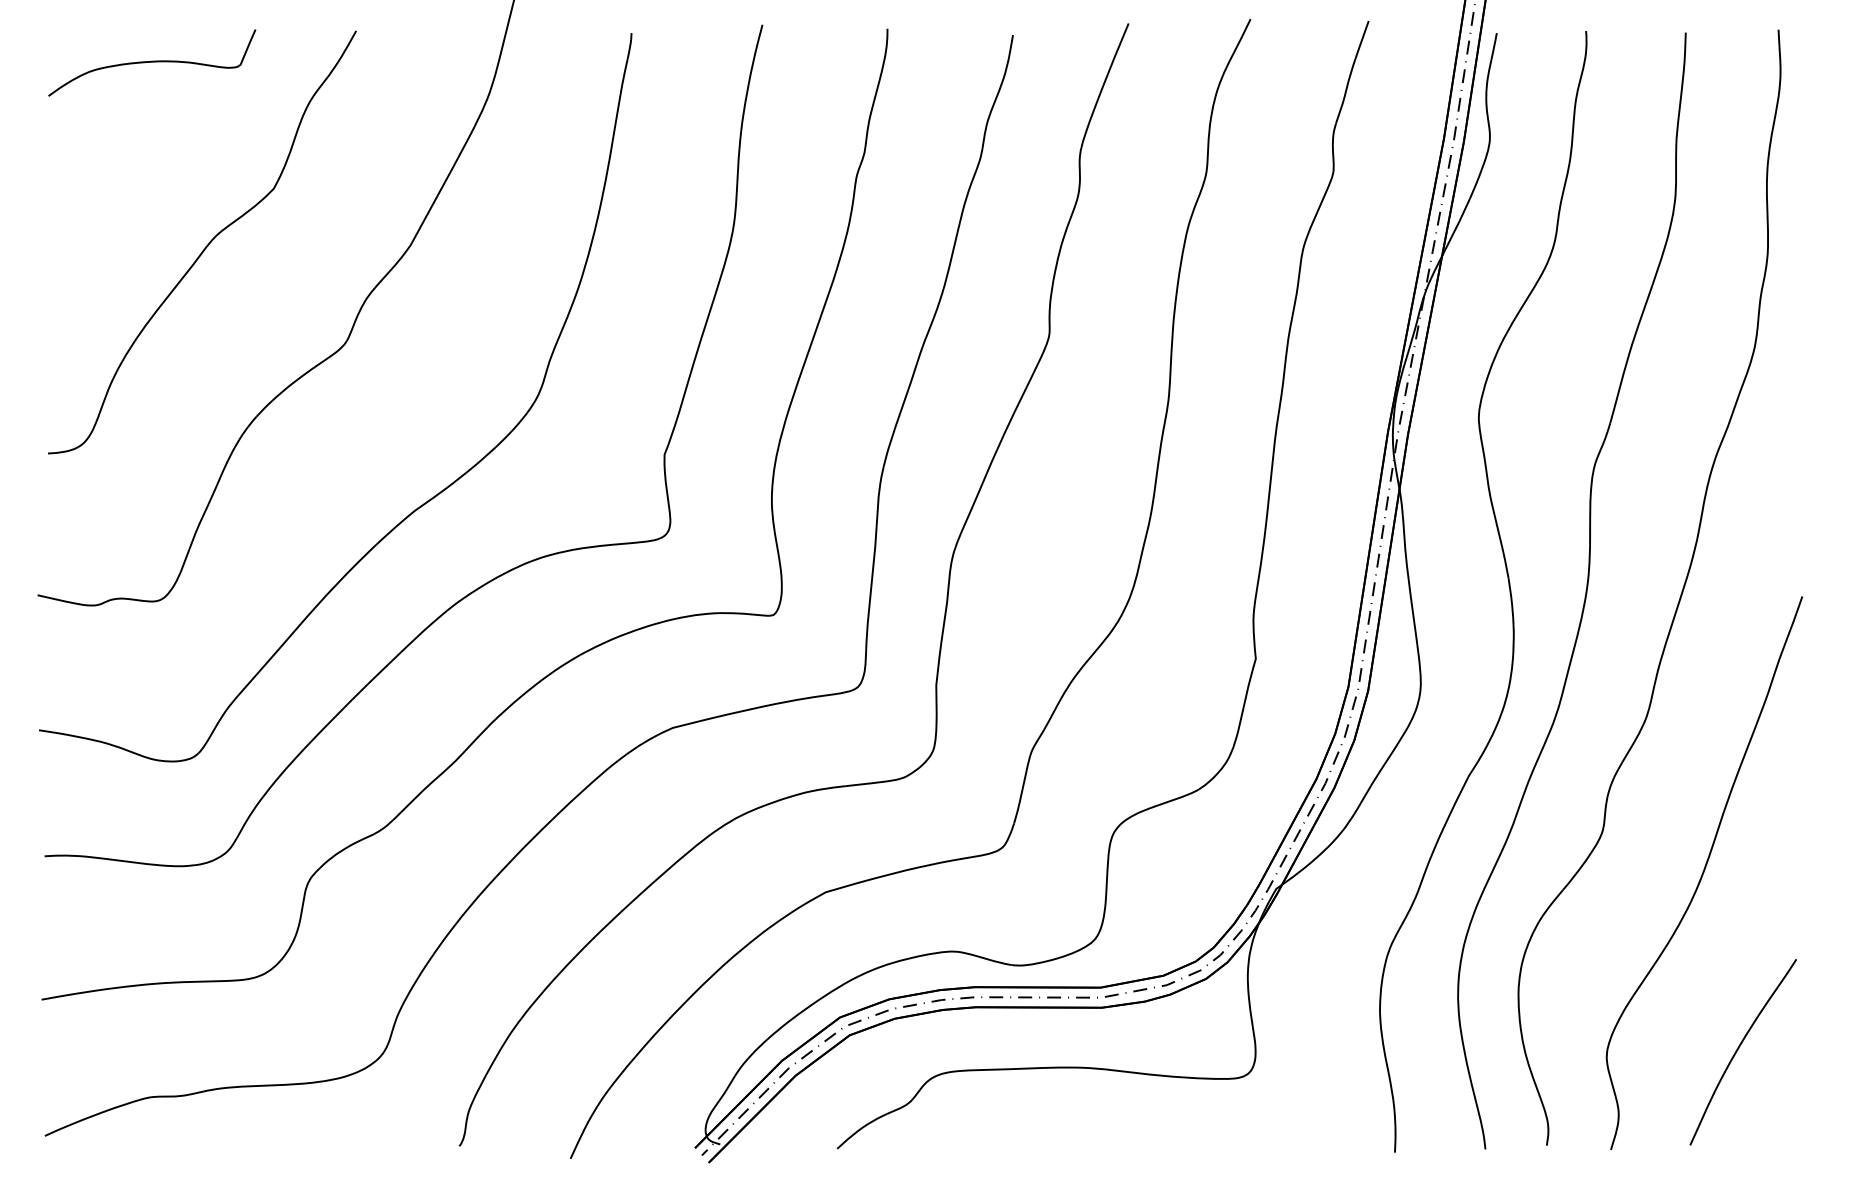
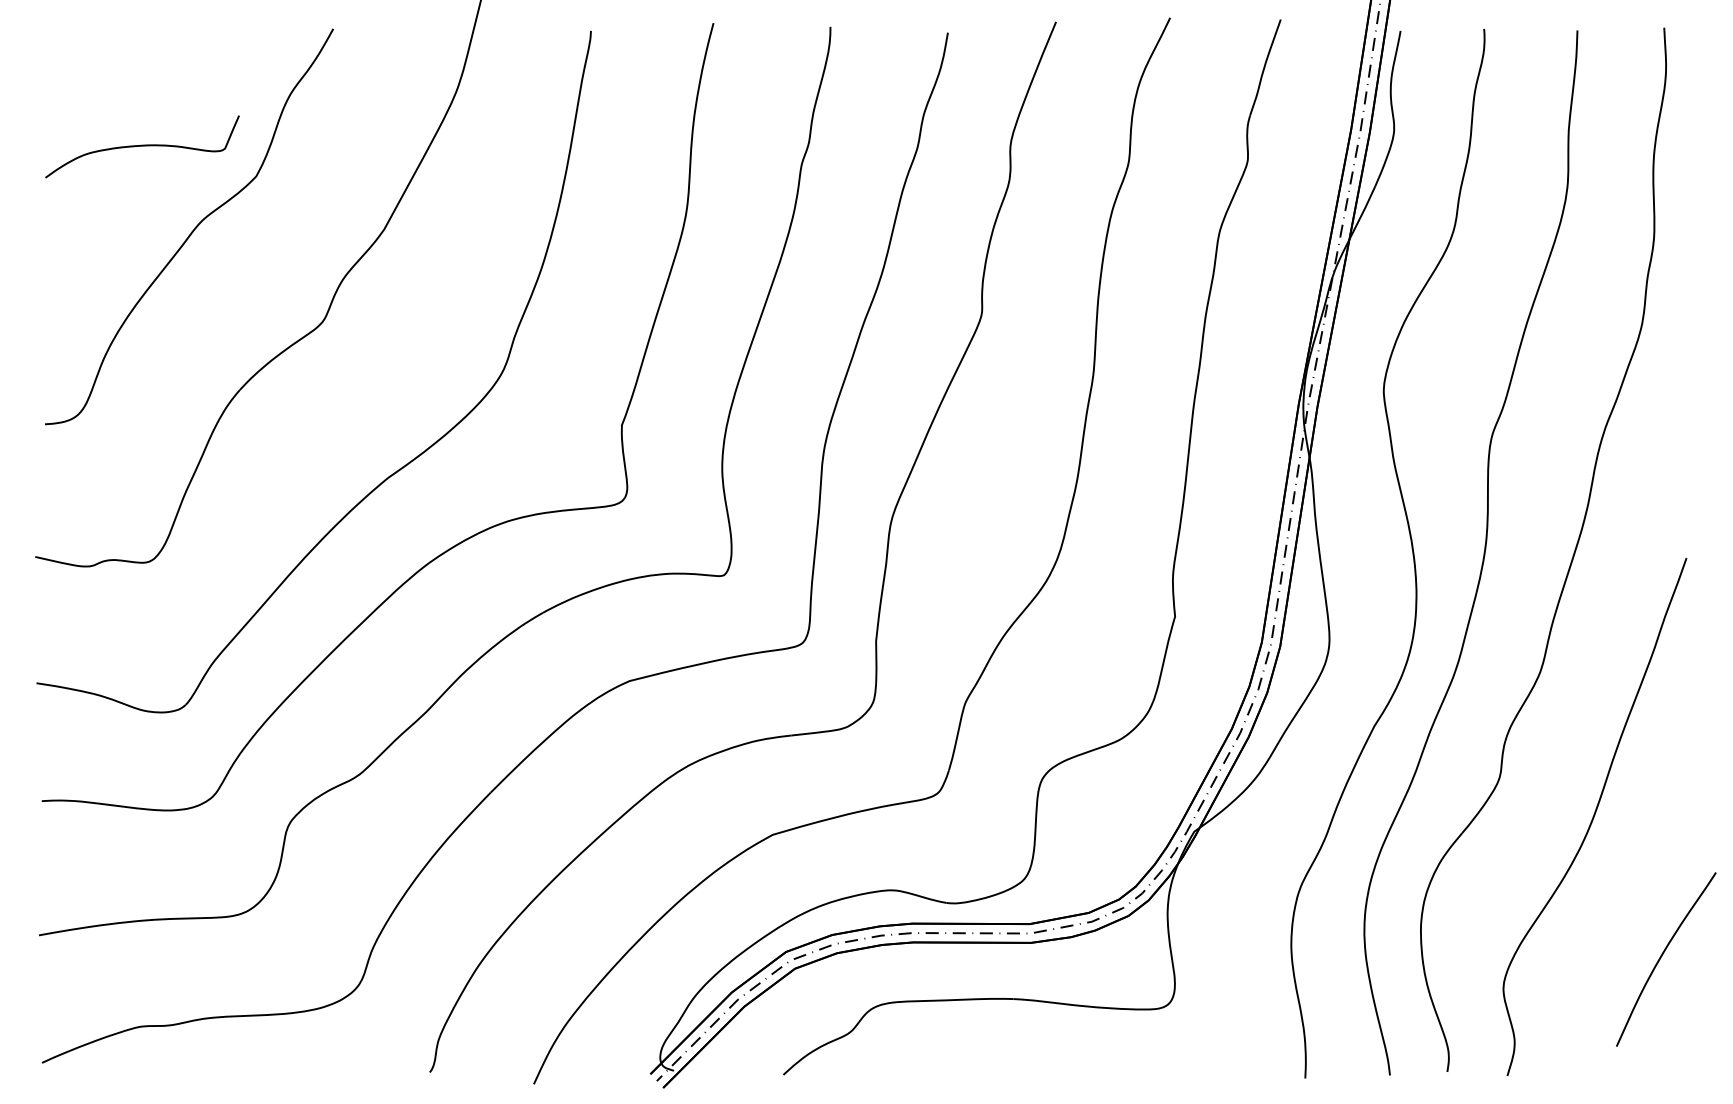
curve: (152, 62) -> (142, 146), moved
curve: (1739, 1049) -> (1662, 956), moved

